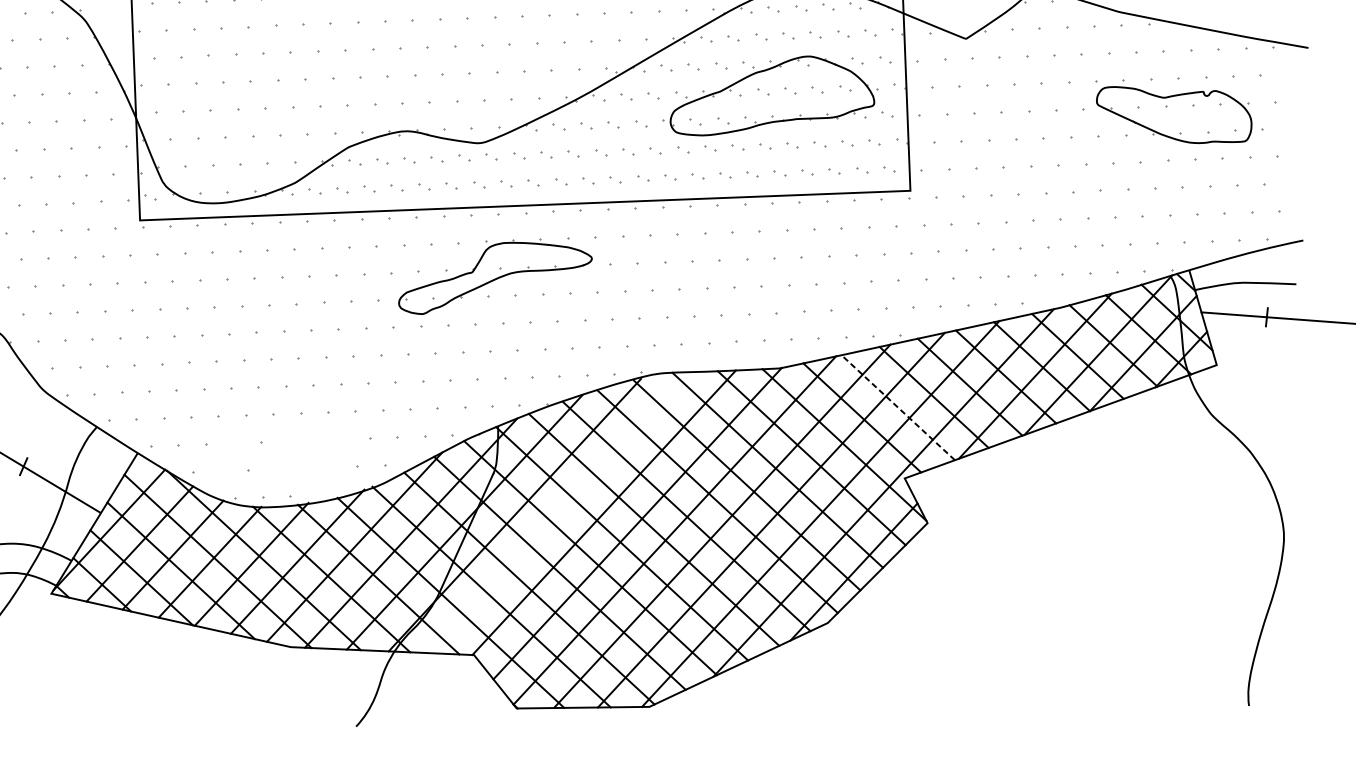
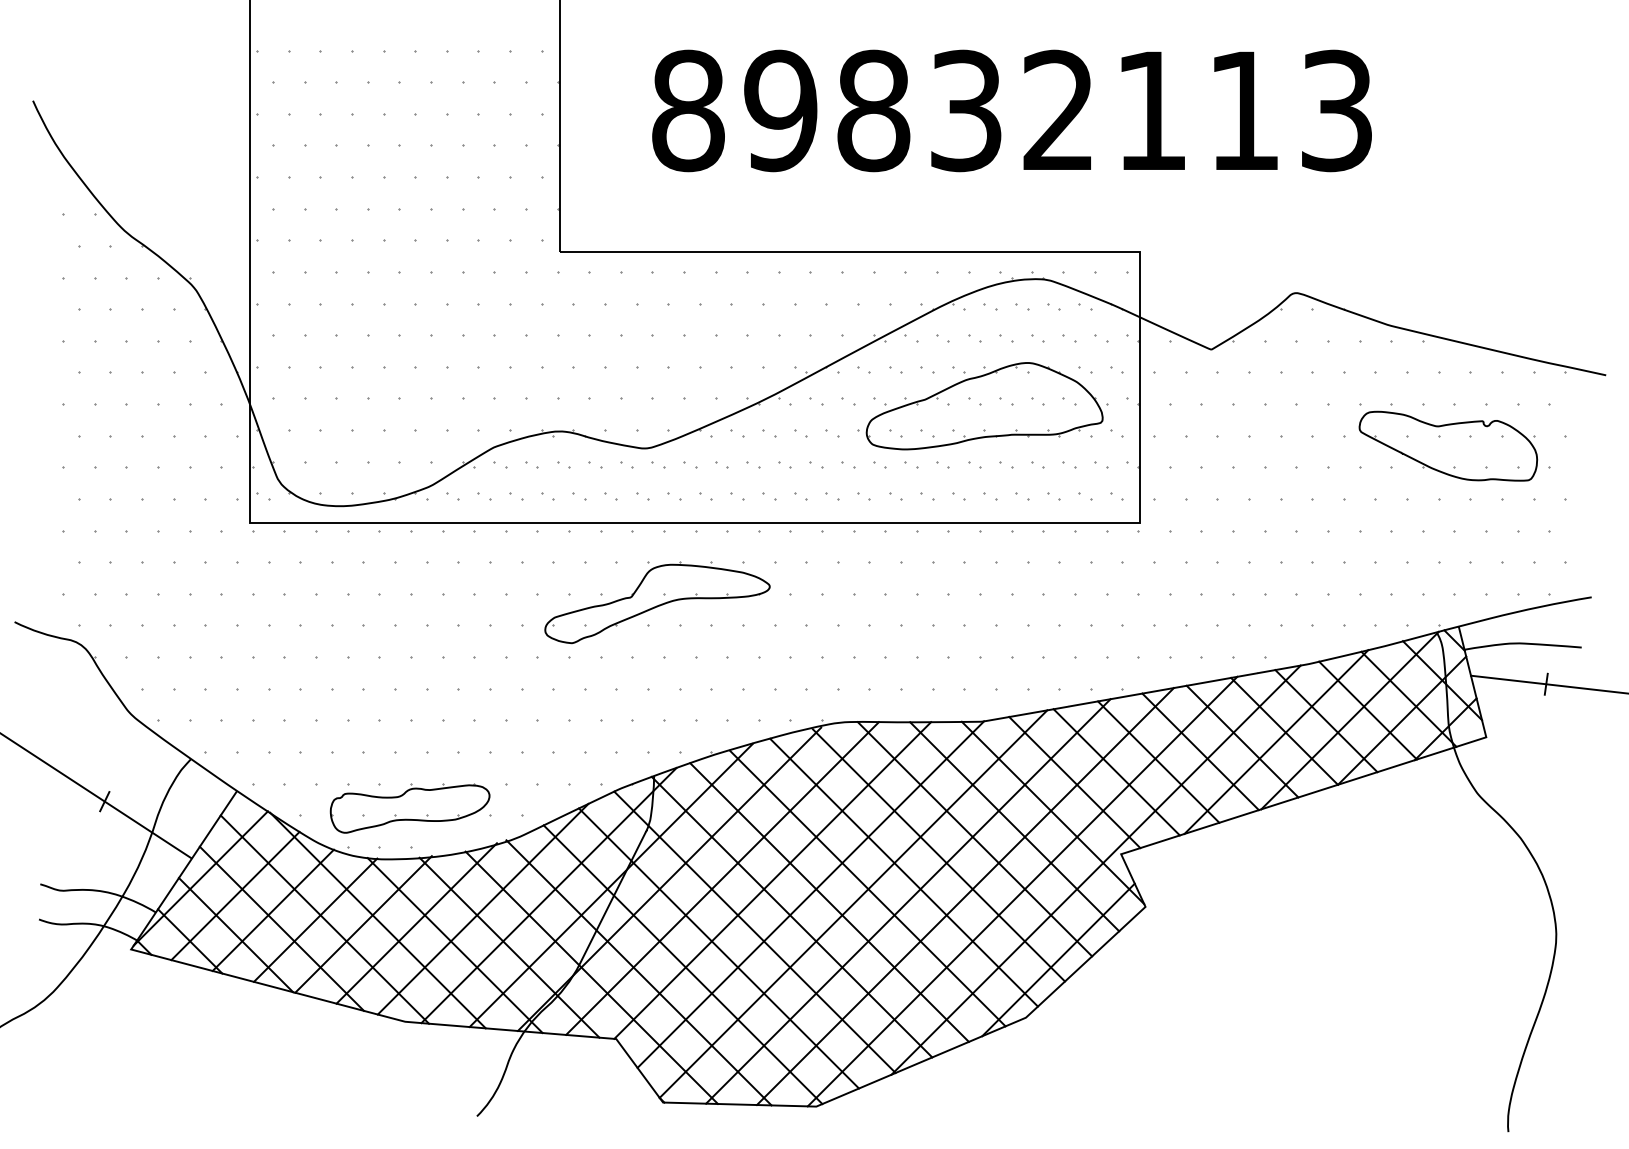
line: (897, 407) -> (1116, 771), dashed -> solid
part: (287, 462) -> (409, 808), added
line: (560, 512) -> (722, 878), added

